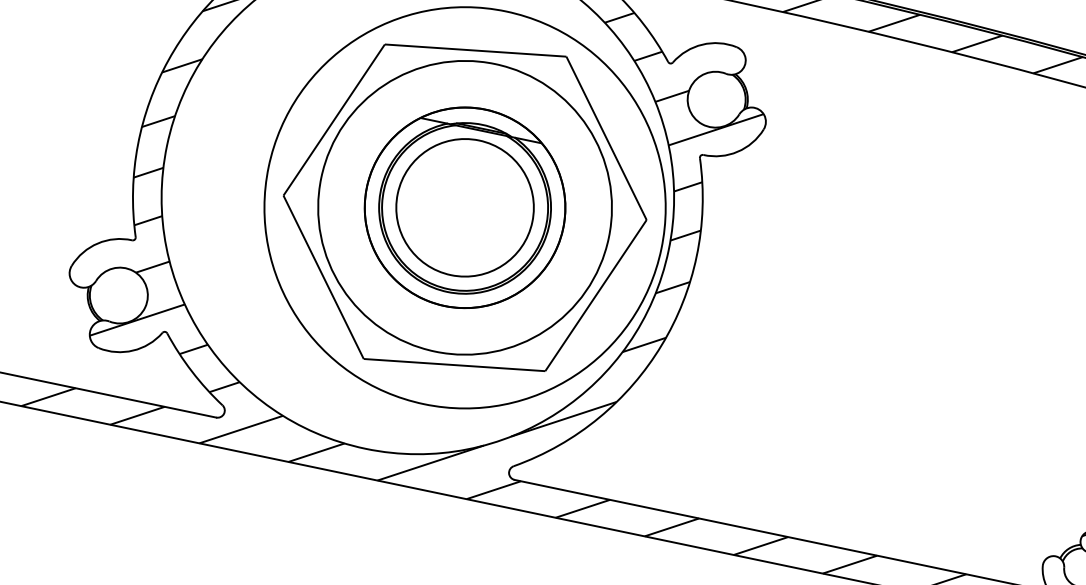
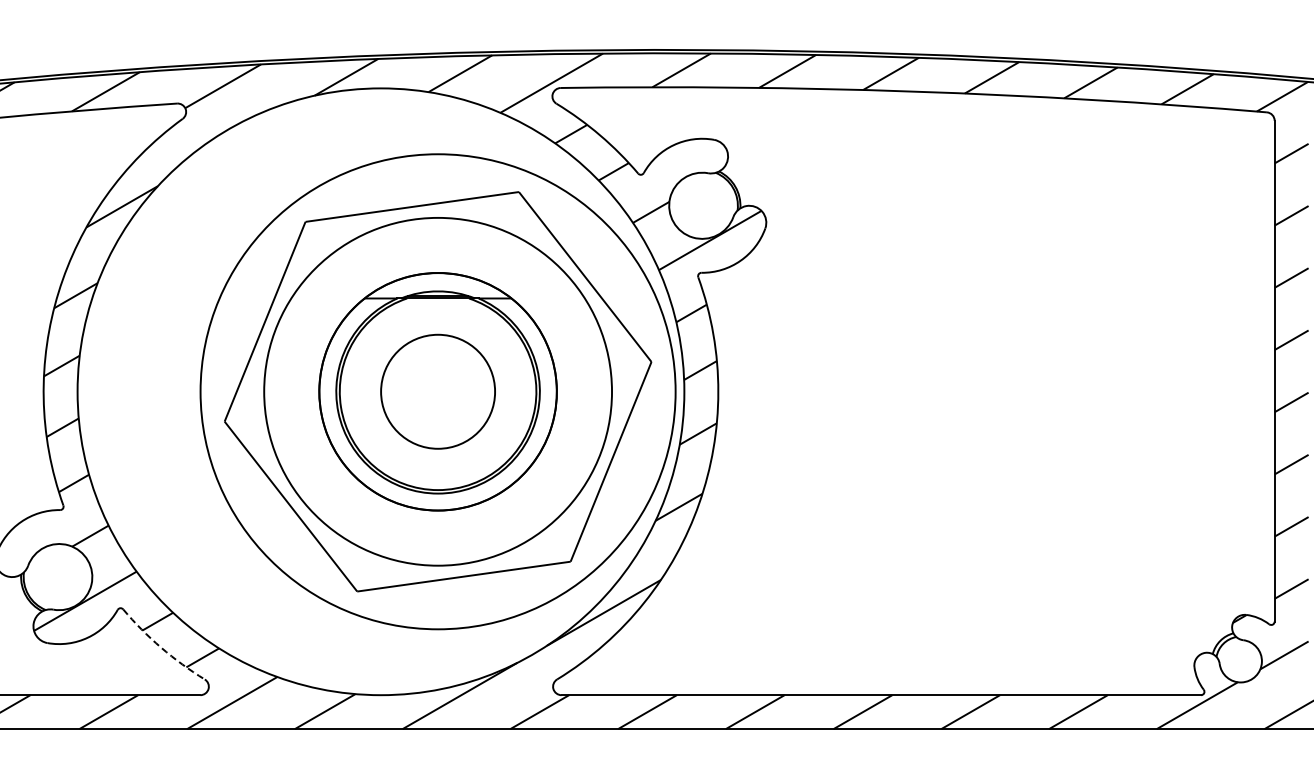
circle: (464, 207) -> (437, 391), size x0.7
arc: (192, 371) -> (161, 647), solid -> dashed

